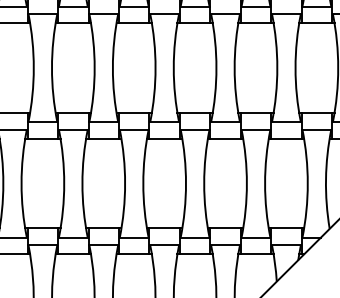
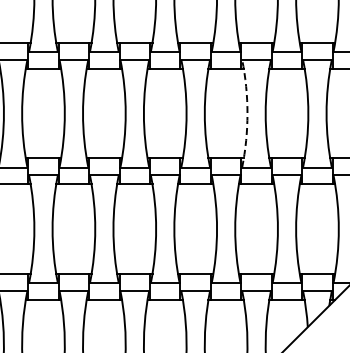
arc: (216, 67) -> (247, 113), solid -> dashed

